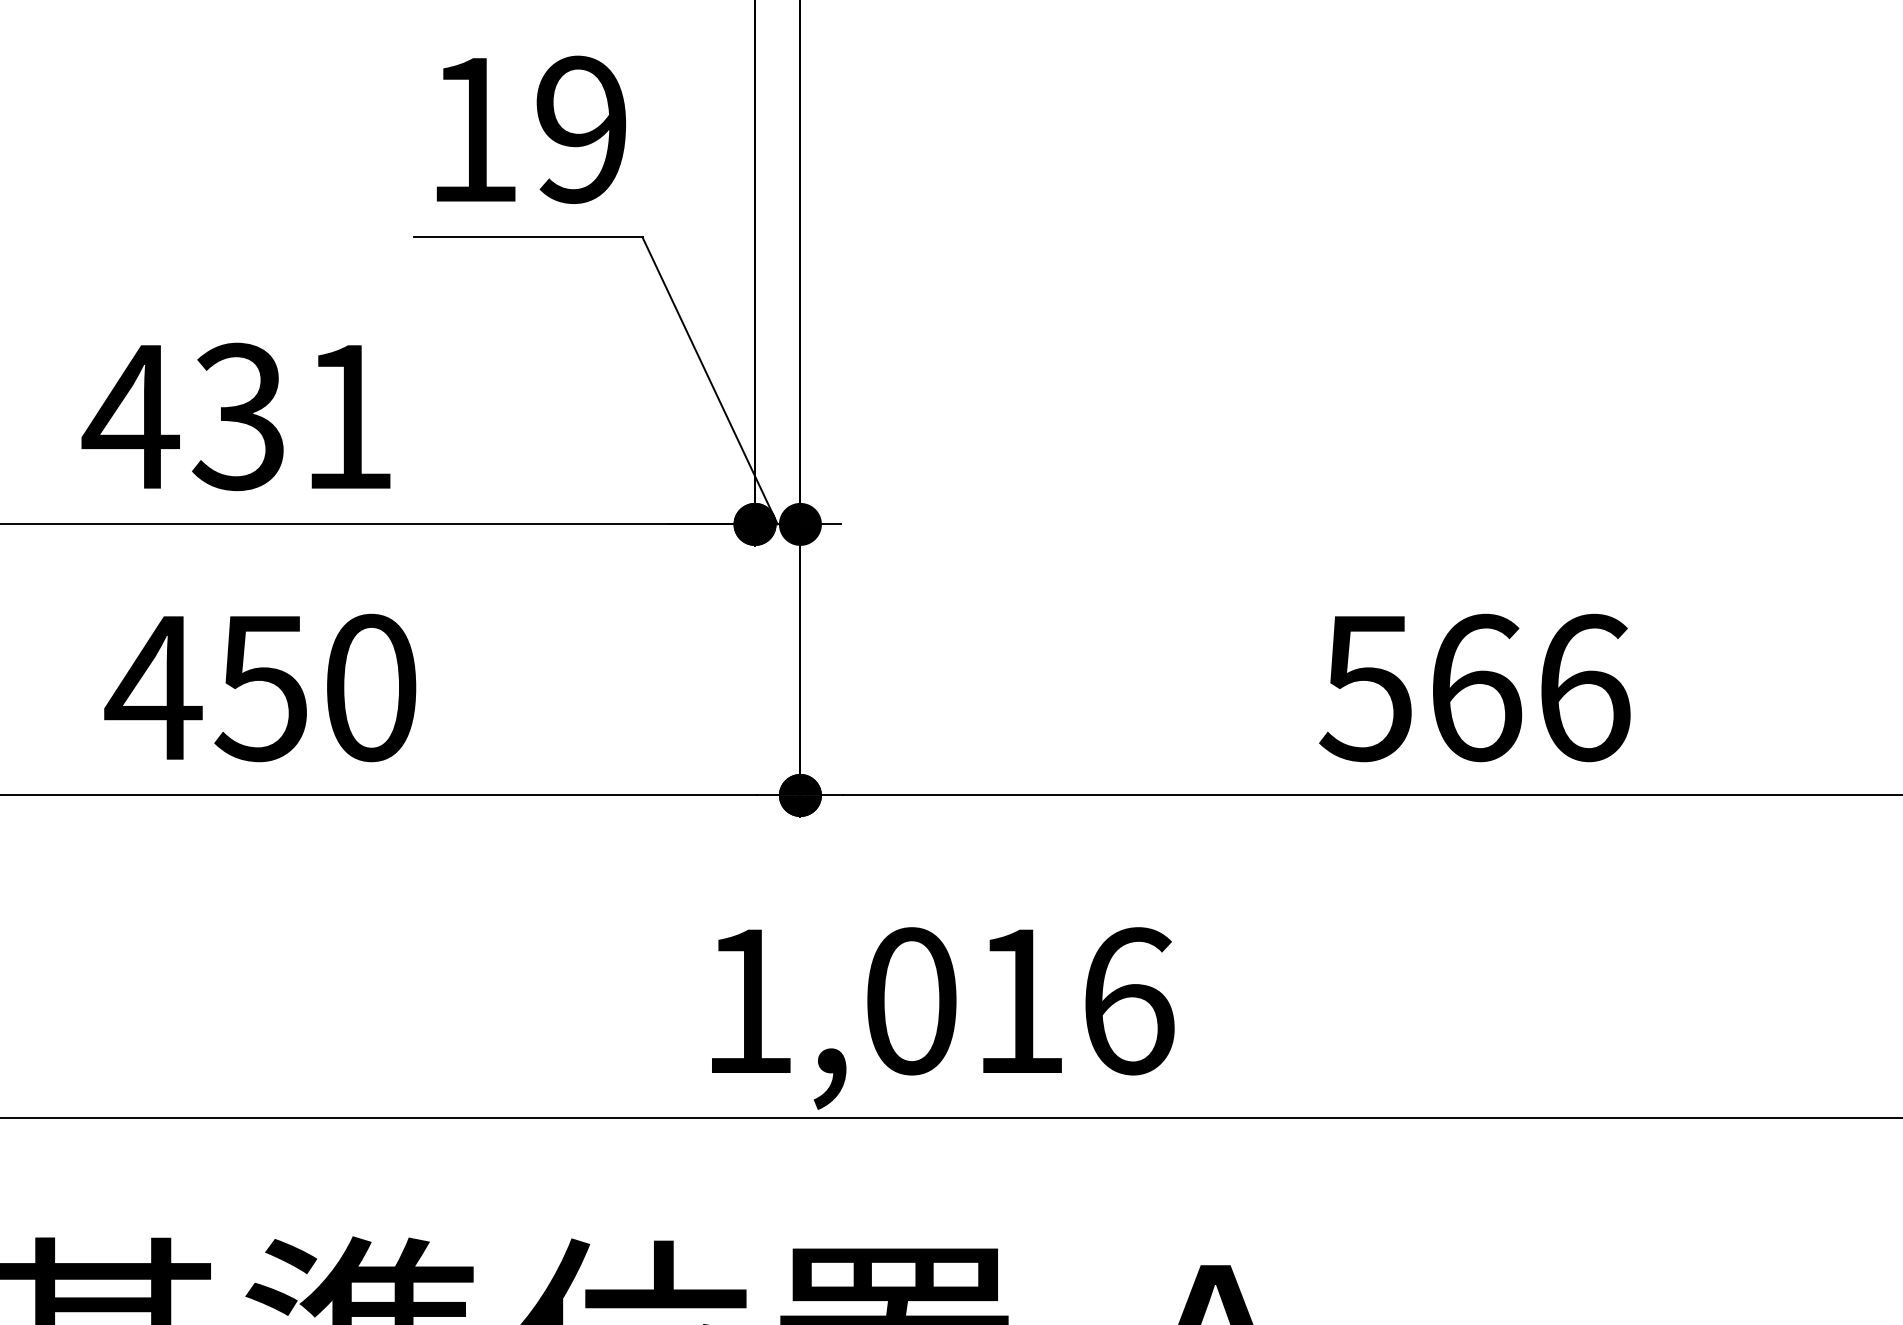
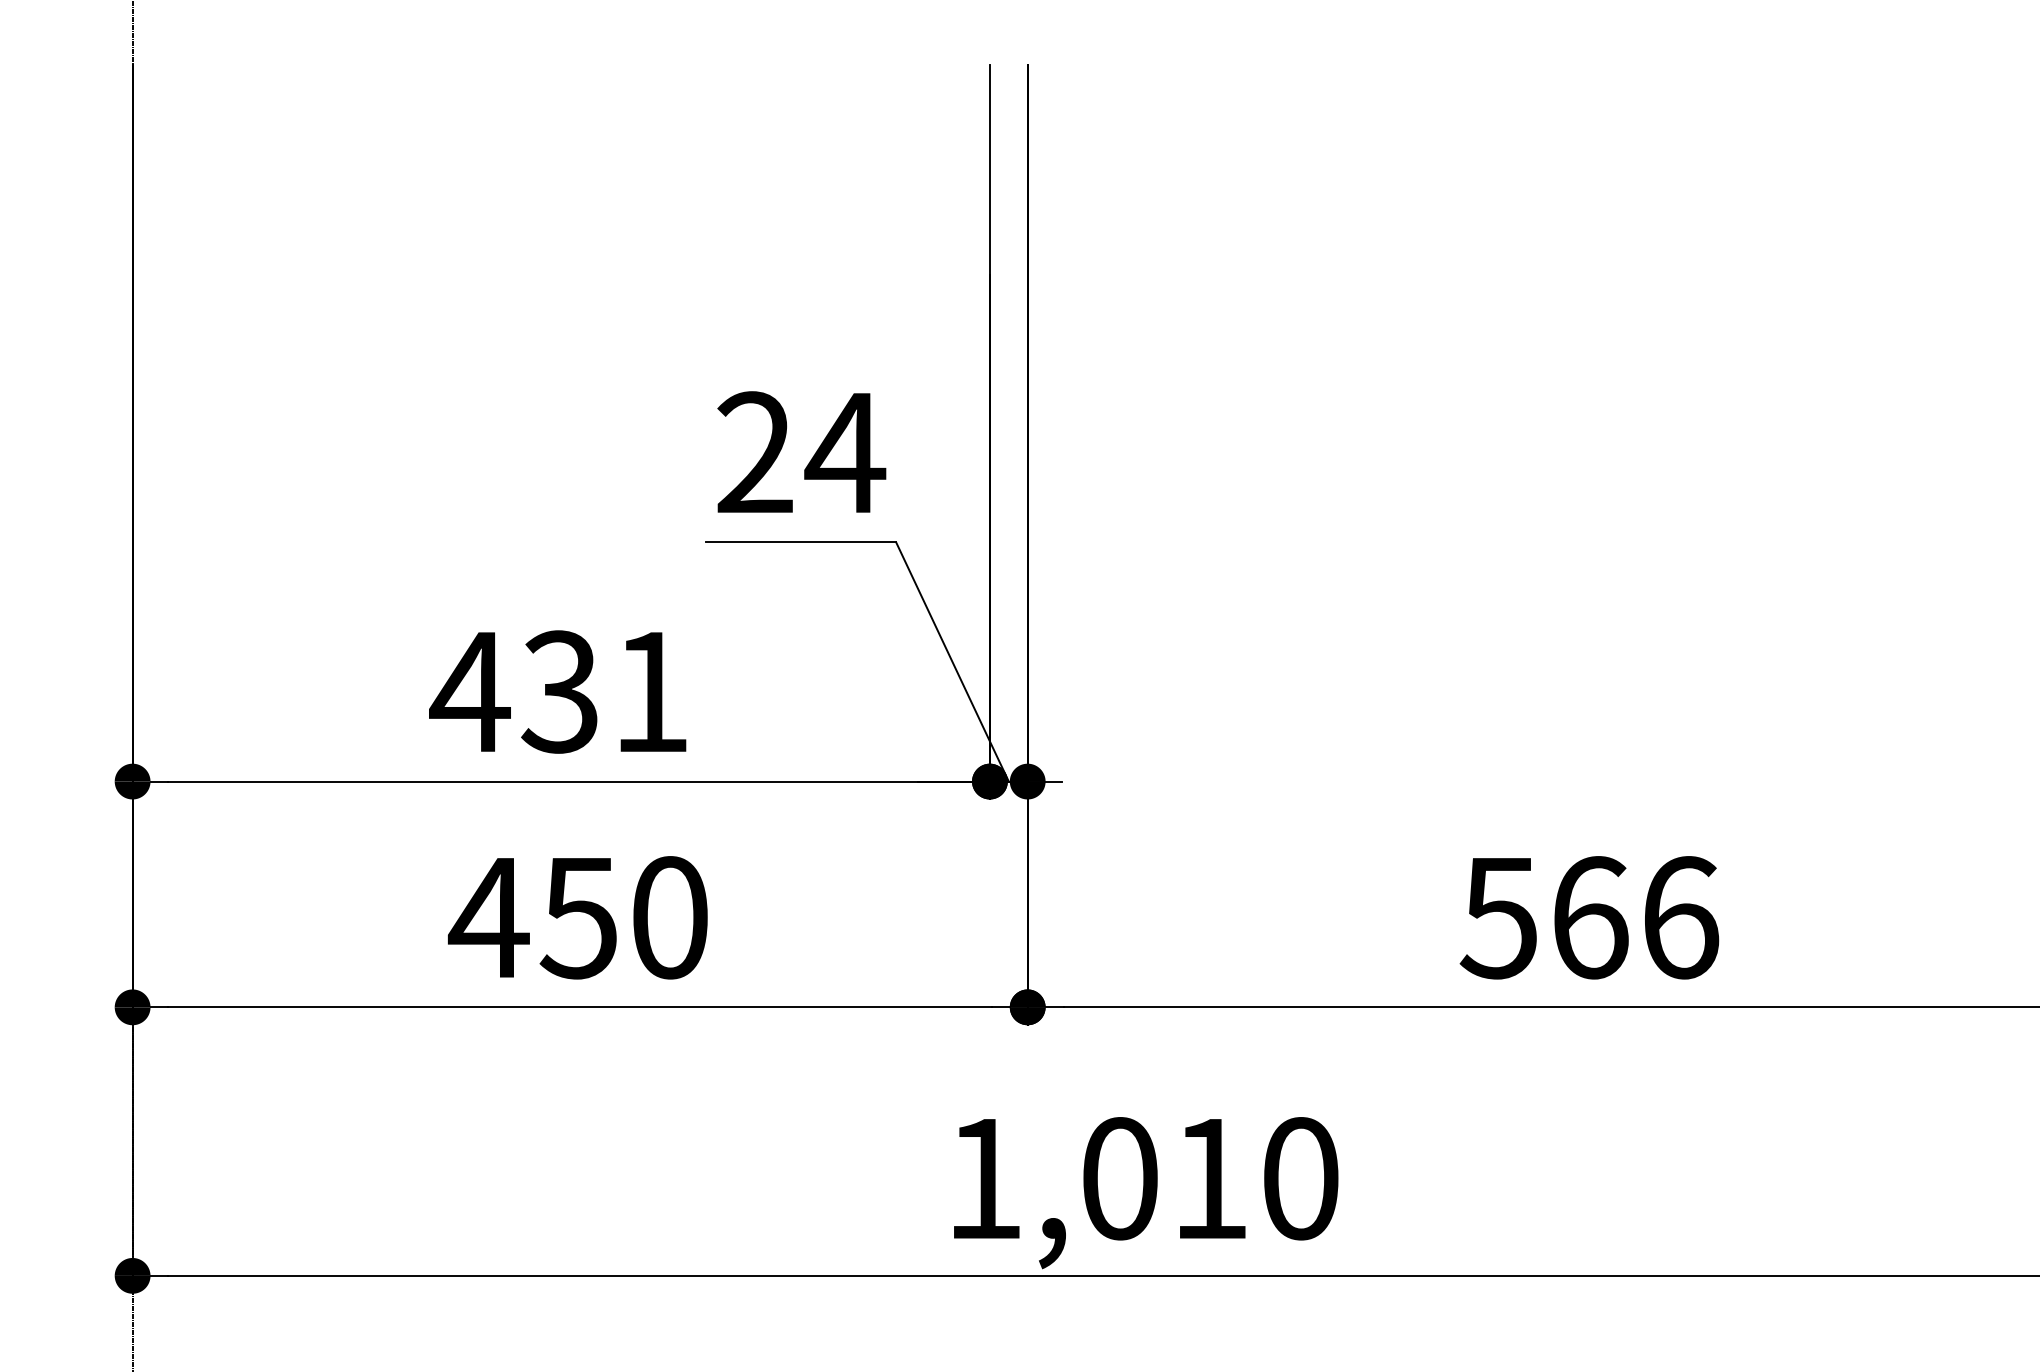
text: (528, 129) -> (801, 452), 19 -> 24
text: (1129, 1001) -> (1301, 1178), 1,016 -> 1,010

